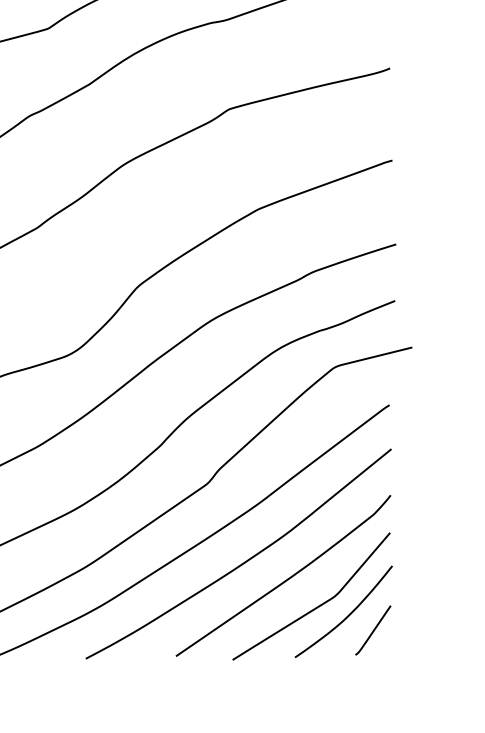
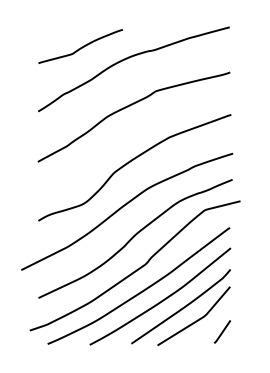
curve: (347, 614) -> (210, 324), removed

